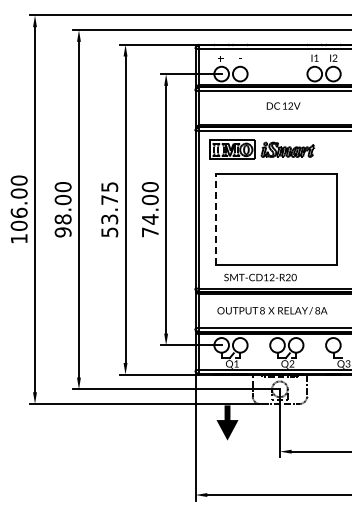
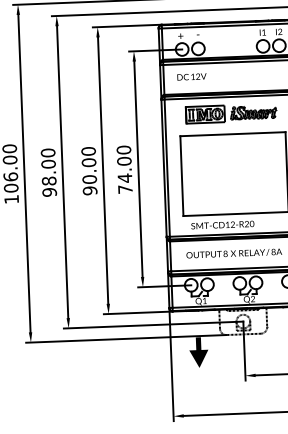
text: (283, 105) -> (191, 76), moved
part: (262, 149) -> (231, 113), moved
text: (109, 209) -> (89, 170), 53.75 -> 90.00
line: (215, 219) -> (181, 176), dashed -> solid

